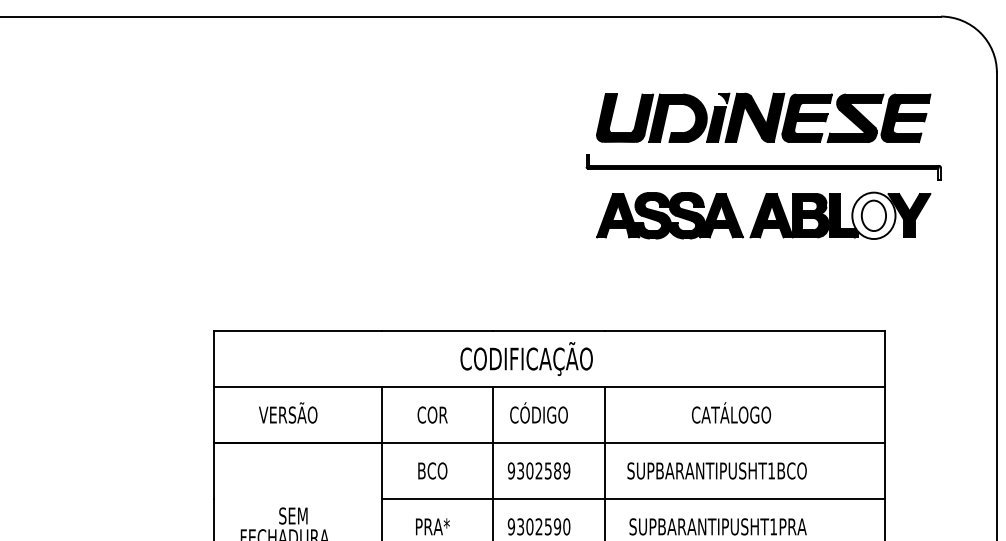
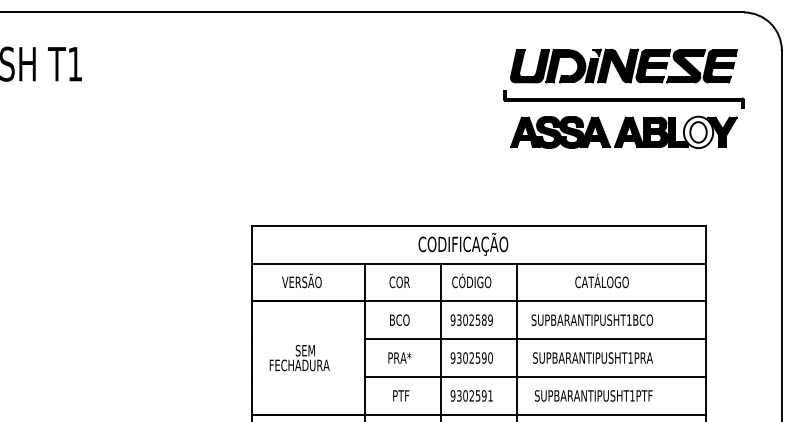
part: (763, 165) -> (623, 98), moved

